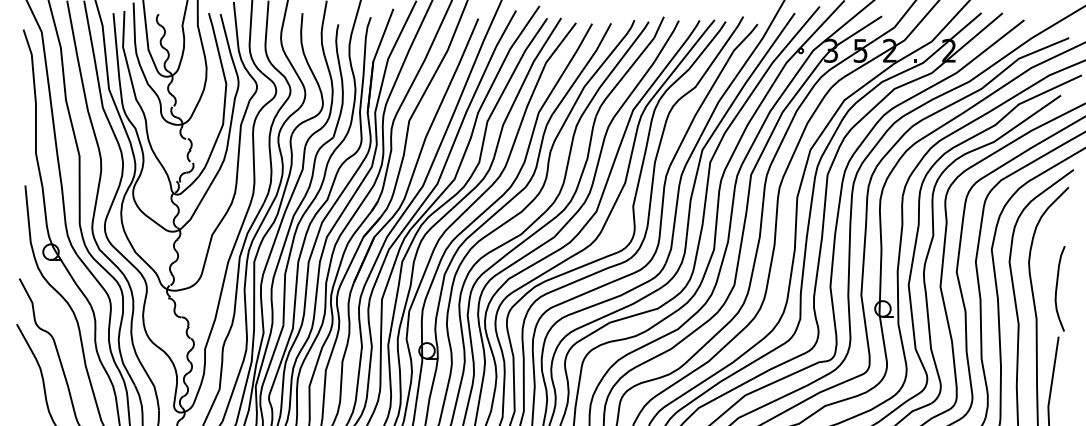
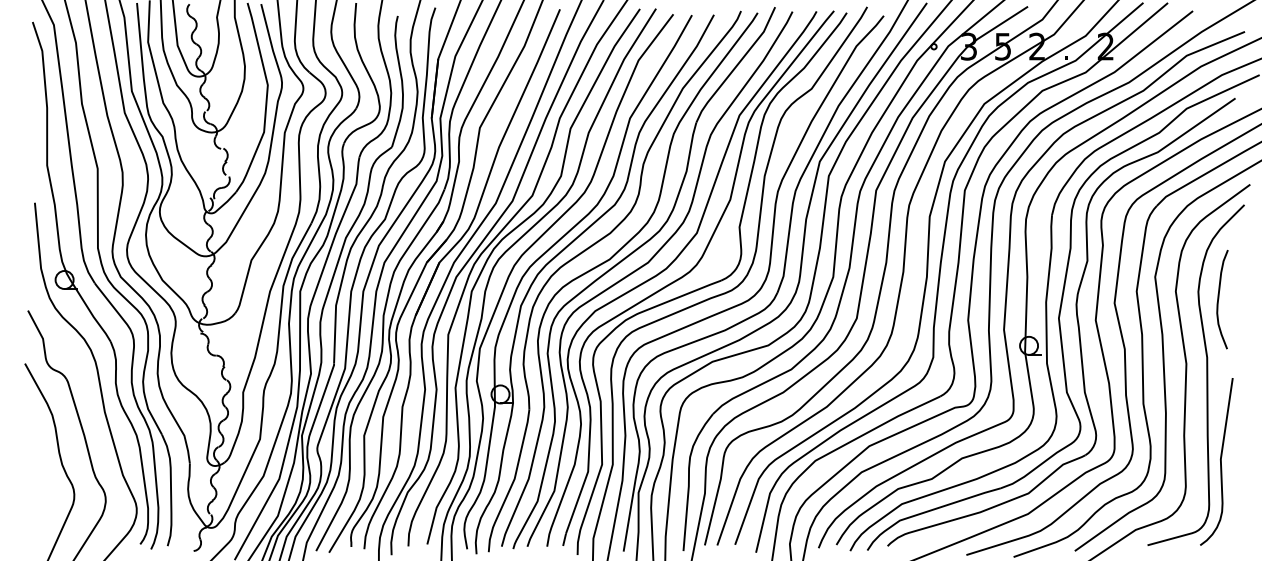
curve: (1057, 288) -> (1219, 299), moved

